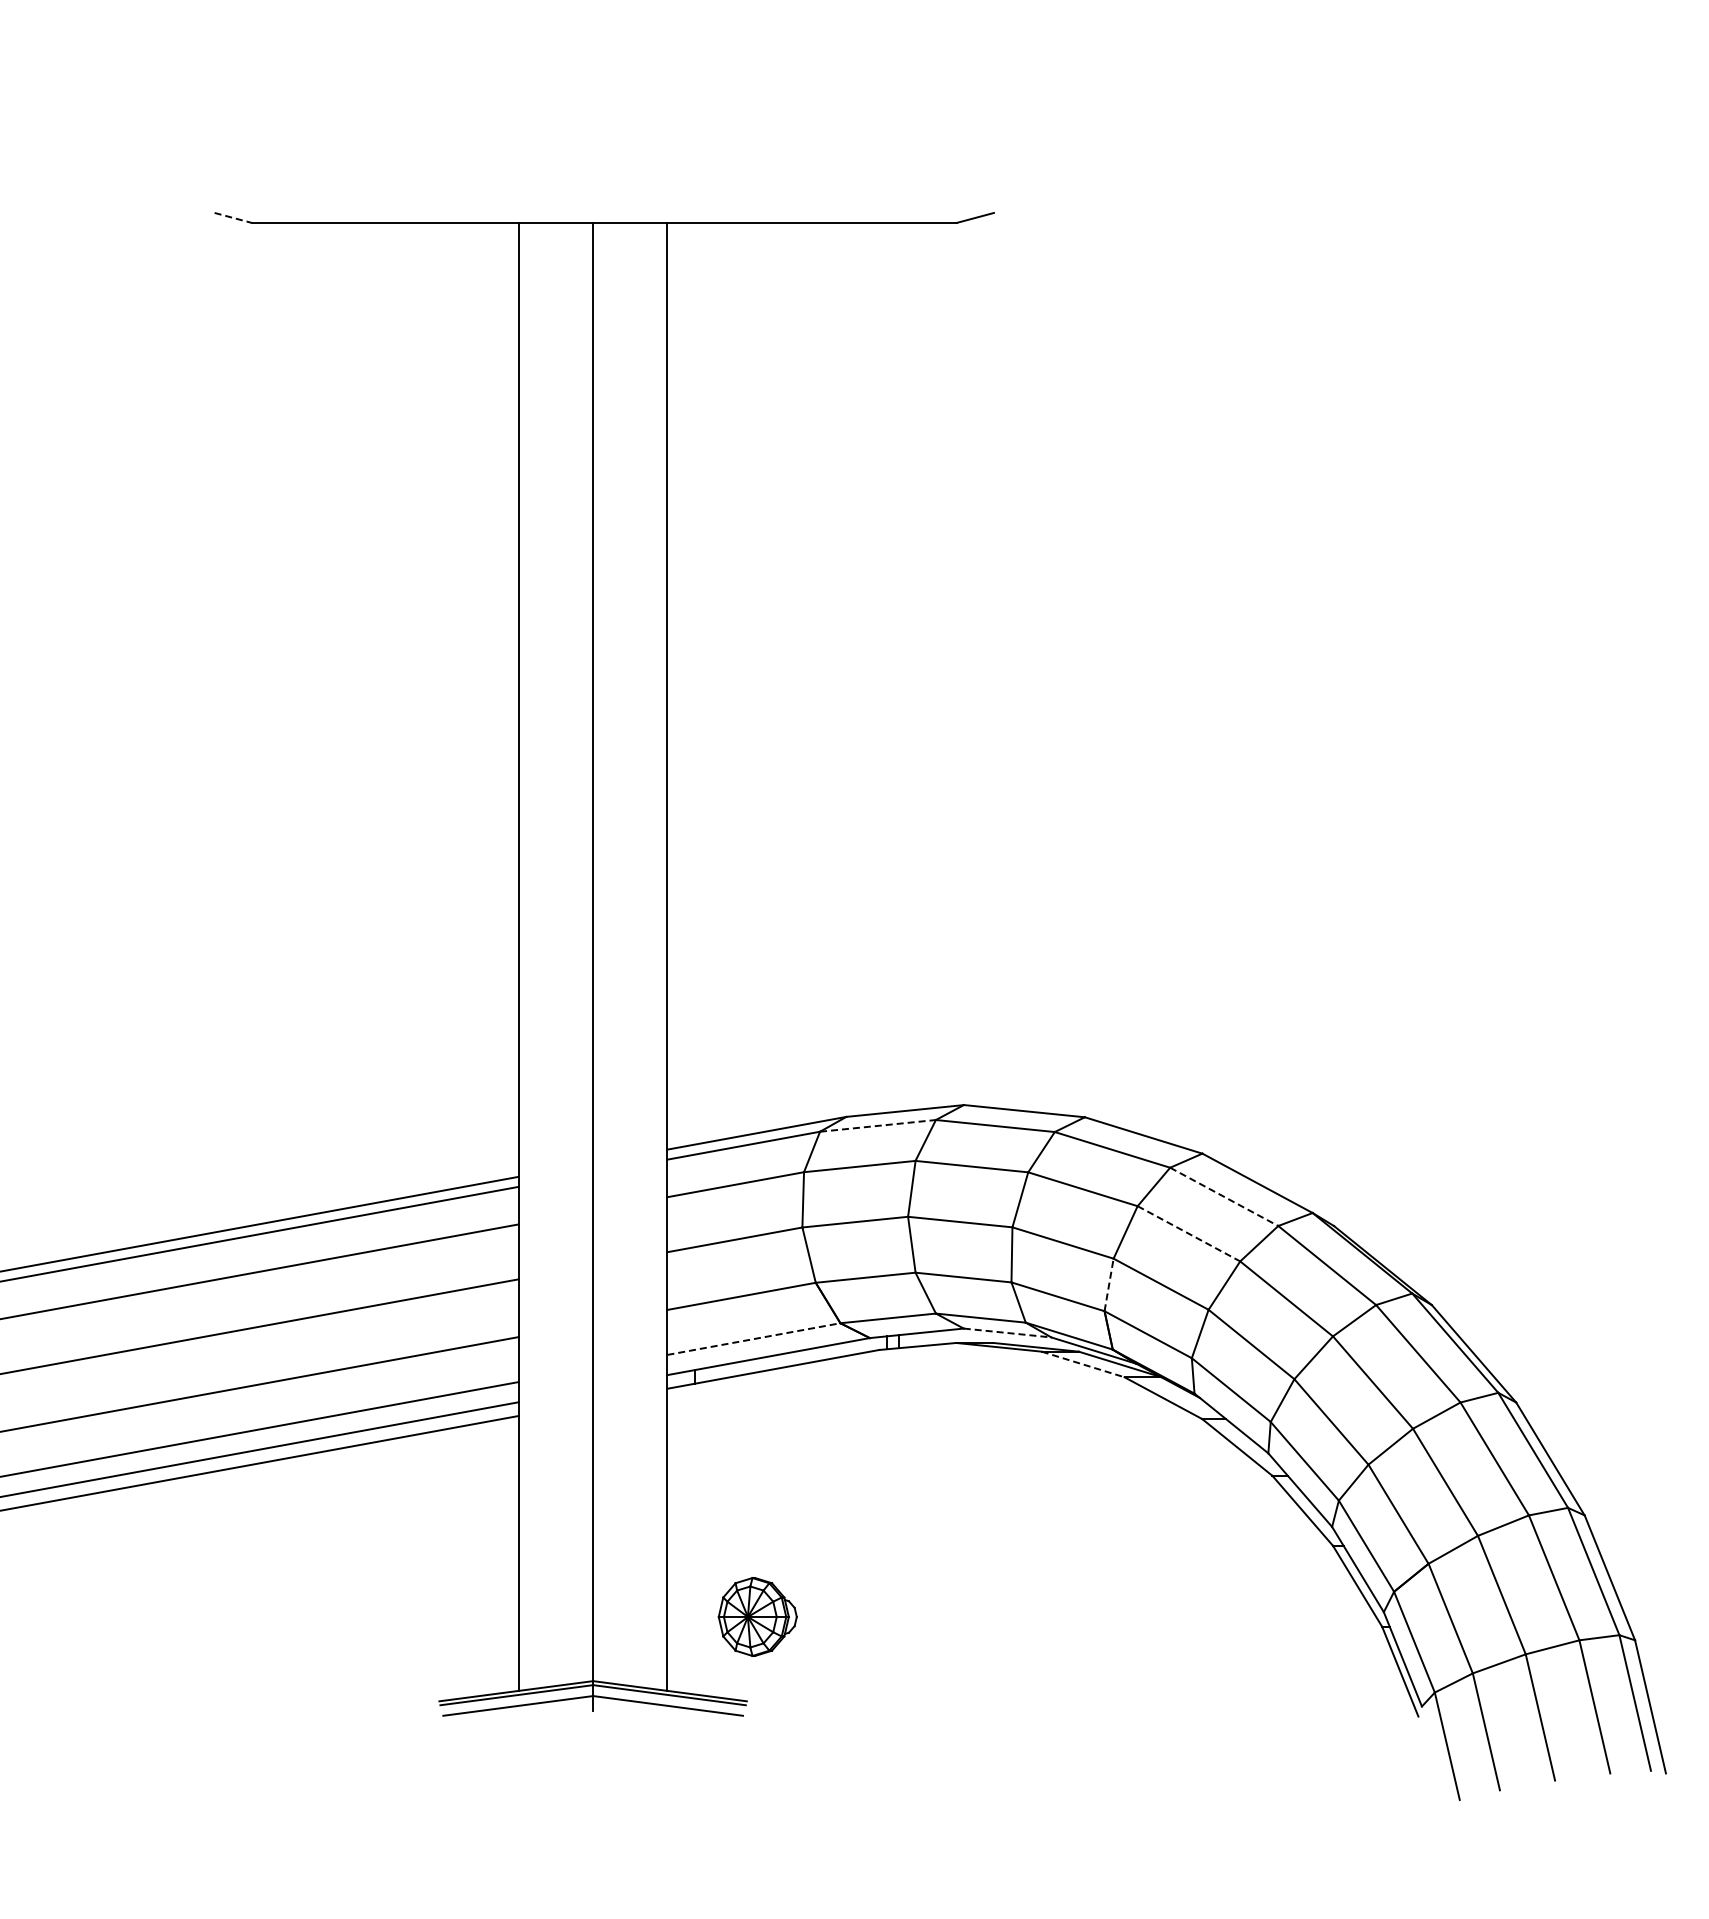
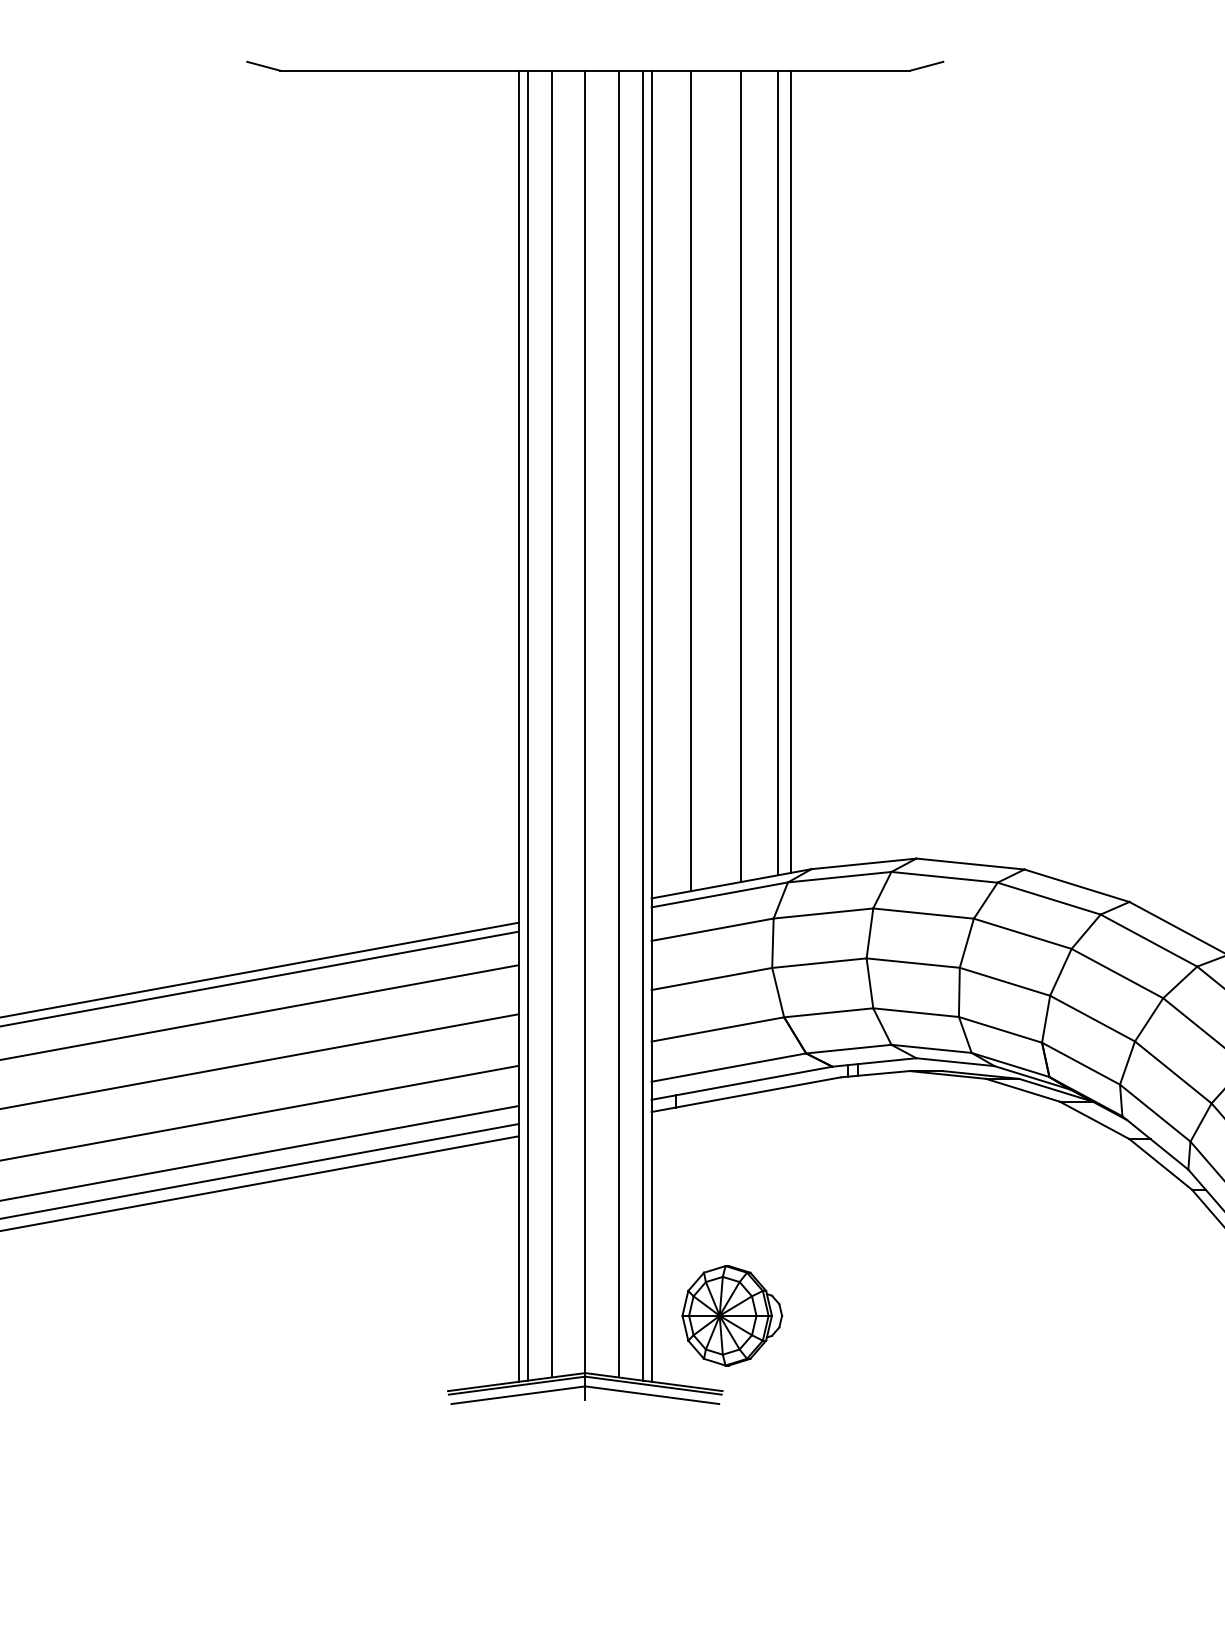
line: (233, 218) -> (264, 66), dashed -> solid
line: (823, 671) -> (791, 471), added
line: (808, 672) -> (777, 472), added
line: (767, 676) -> (741, 475), added
line: (711, 681) -> (691, 480), added
line: (556, 954) -> (552, 724), added
line: (630, 954) -> (618, 724), added
line: (528, 955) -> (527, 725), added
line: (657, 955) -> (642, 725), added
line: (878, 1125) -> (840, 876), dashed -> solid
line: (1224, 1197) -> (1149, 941), dashed -> solid
line: (1189, 1234) -> (1117, 974), dashed -> solid
line: (1109, 1284) -> (1046, 1018), dashed -> solid
line: (1008, 1333) -> (956, 1062), dashed -> solid
line: (753, 1339) -> (728, 1067), dashed -> solid
line: (1083, 1364) -> (1023, 1090), dashed -> solid
part: (757, 1616) -> (732, 1315), size x1.43

